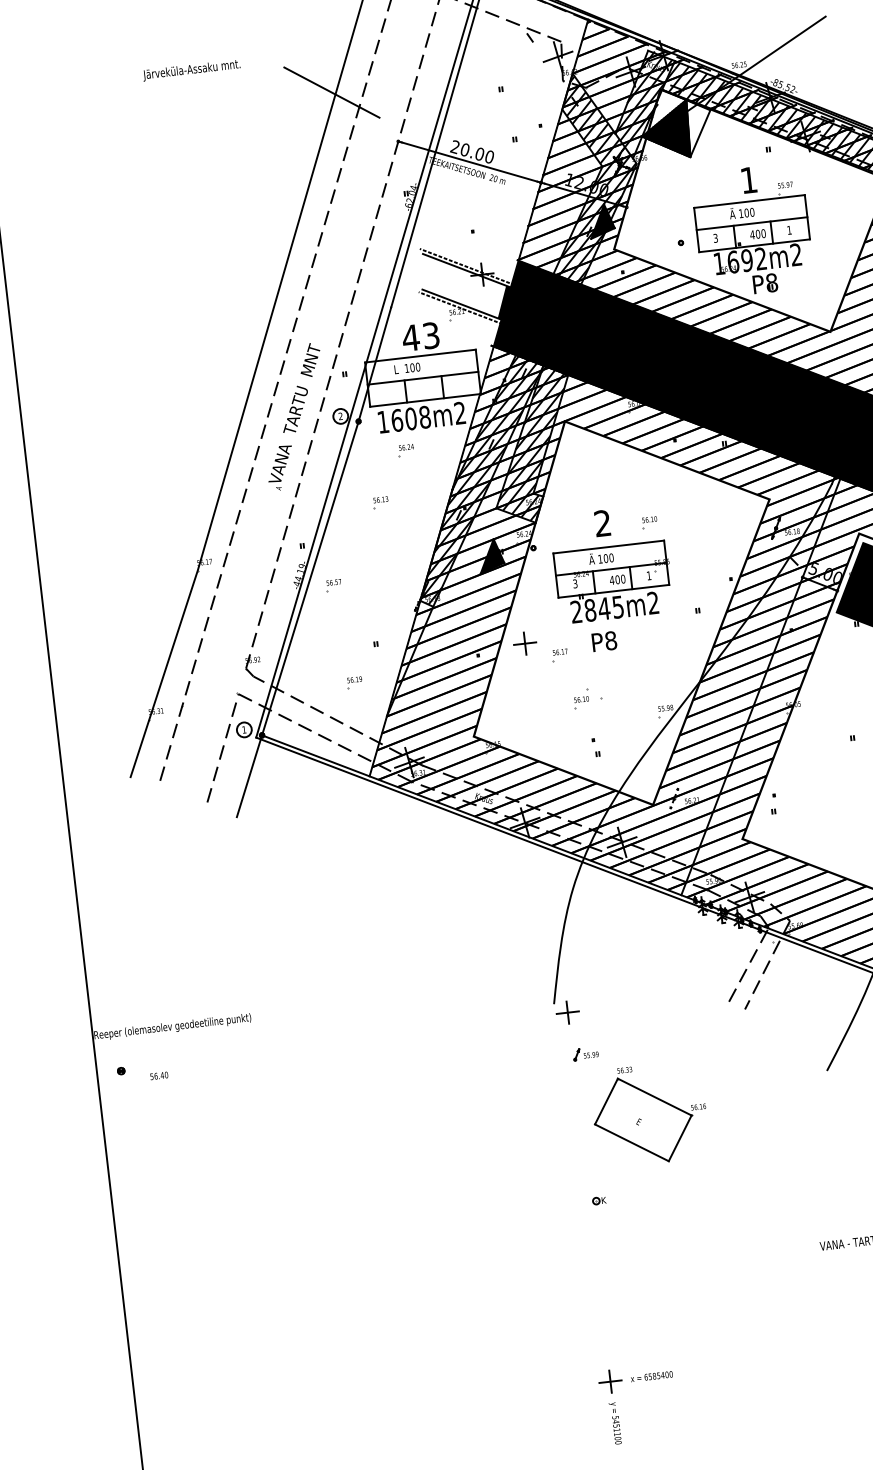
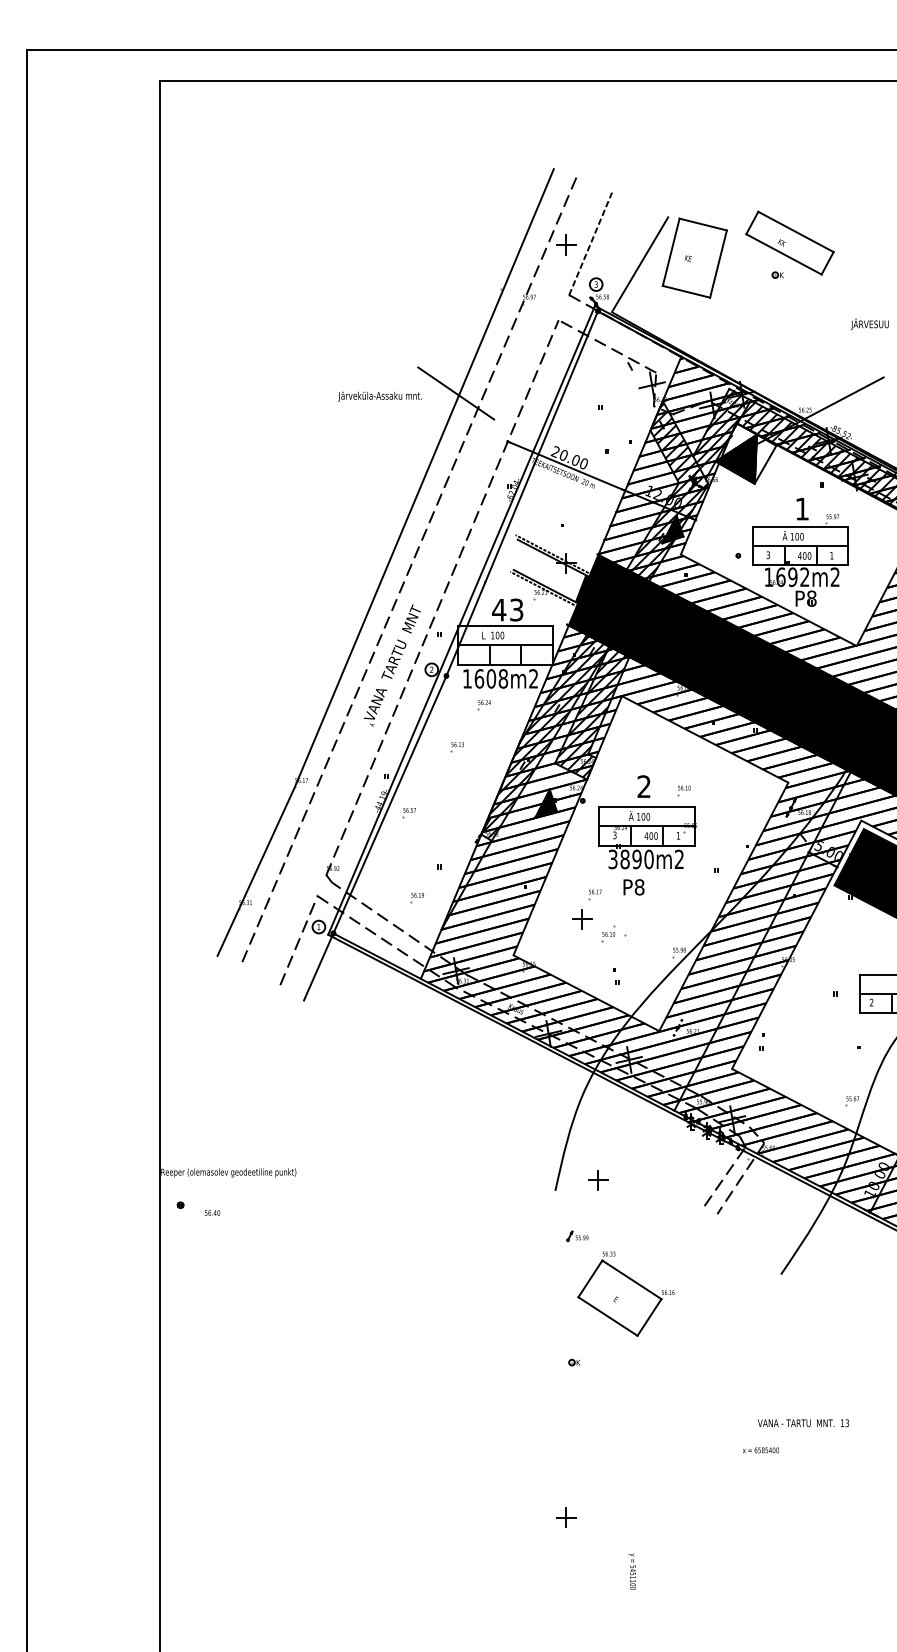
text: (191, 70) -> (379, 396), moved
text: (596, 609) -> (630, 859), 2845m2 -> 3890m2
part: (525, 643) -> (582, 919), moved
part: (568, 1012) -> (598, 1180), moved
text: (651, 1376) -> (760, 1450), moved
text: (614, 1423) -> (631, 1571), moved

